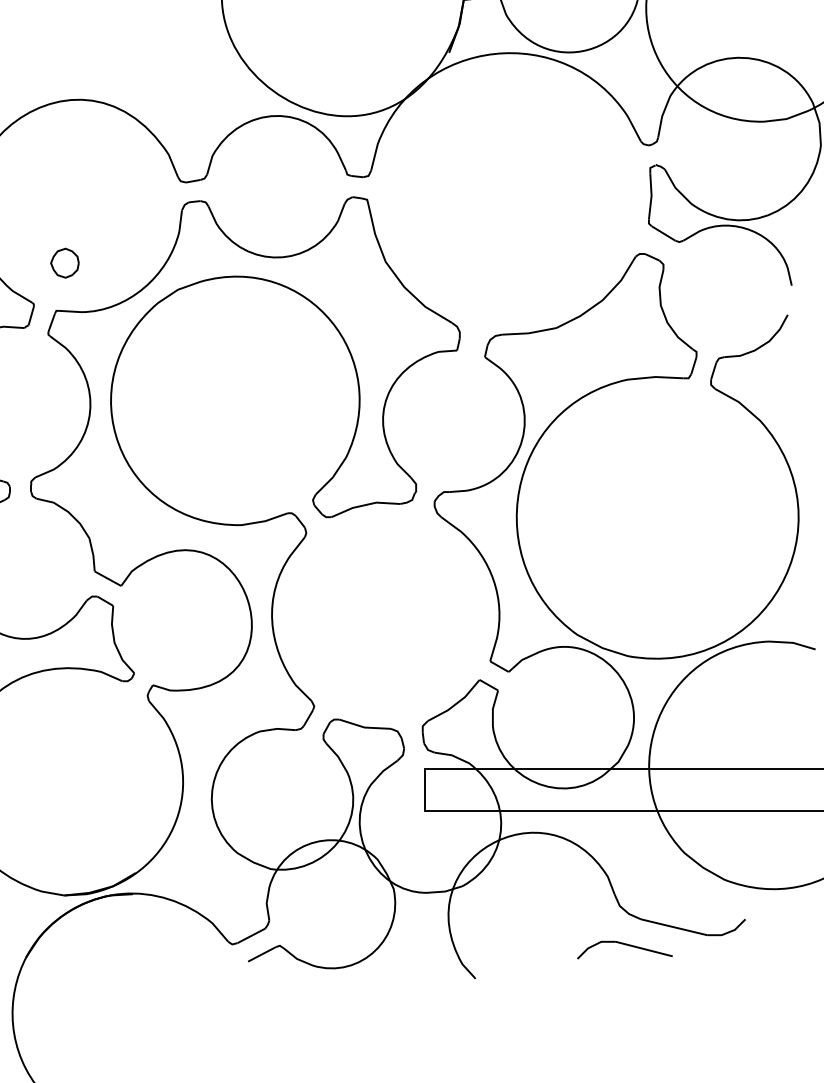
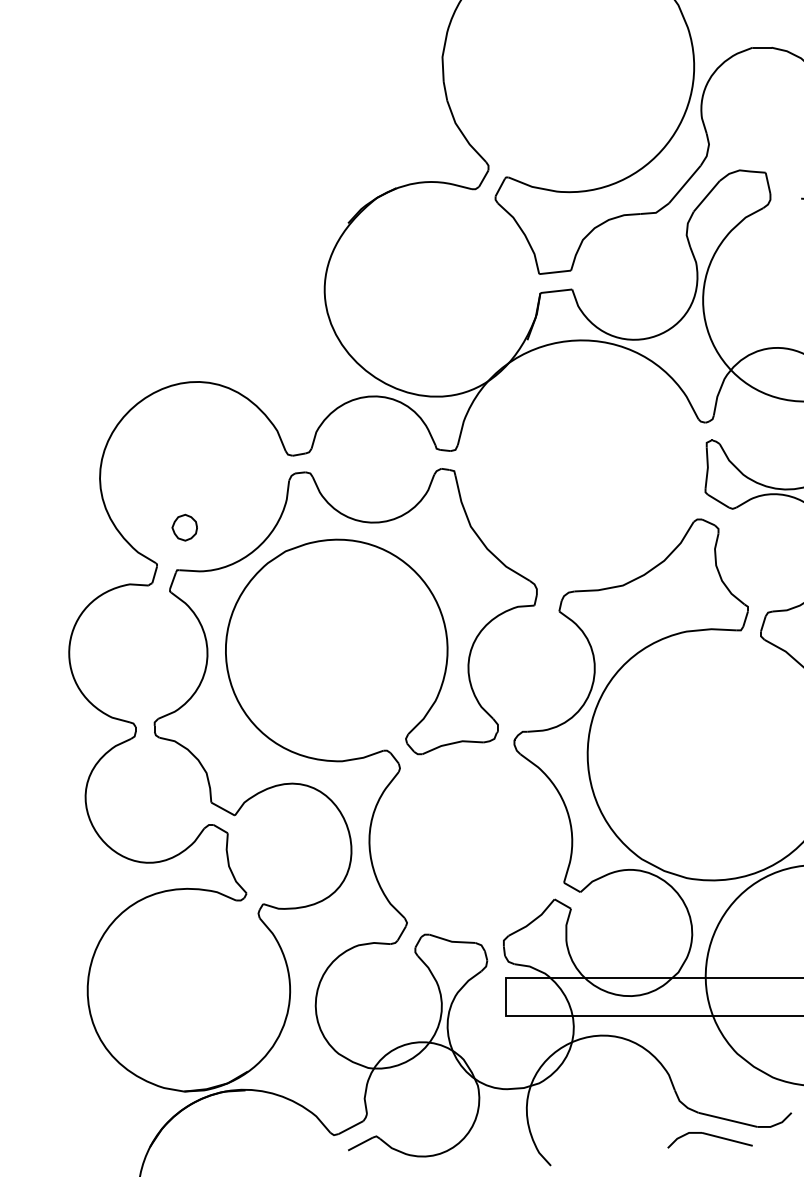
part: (624, 950) -> (709, 1140), moved

